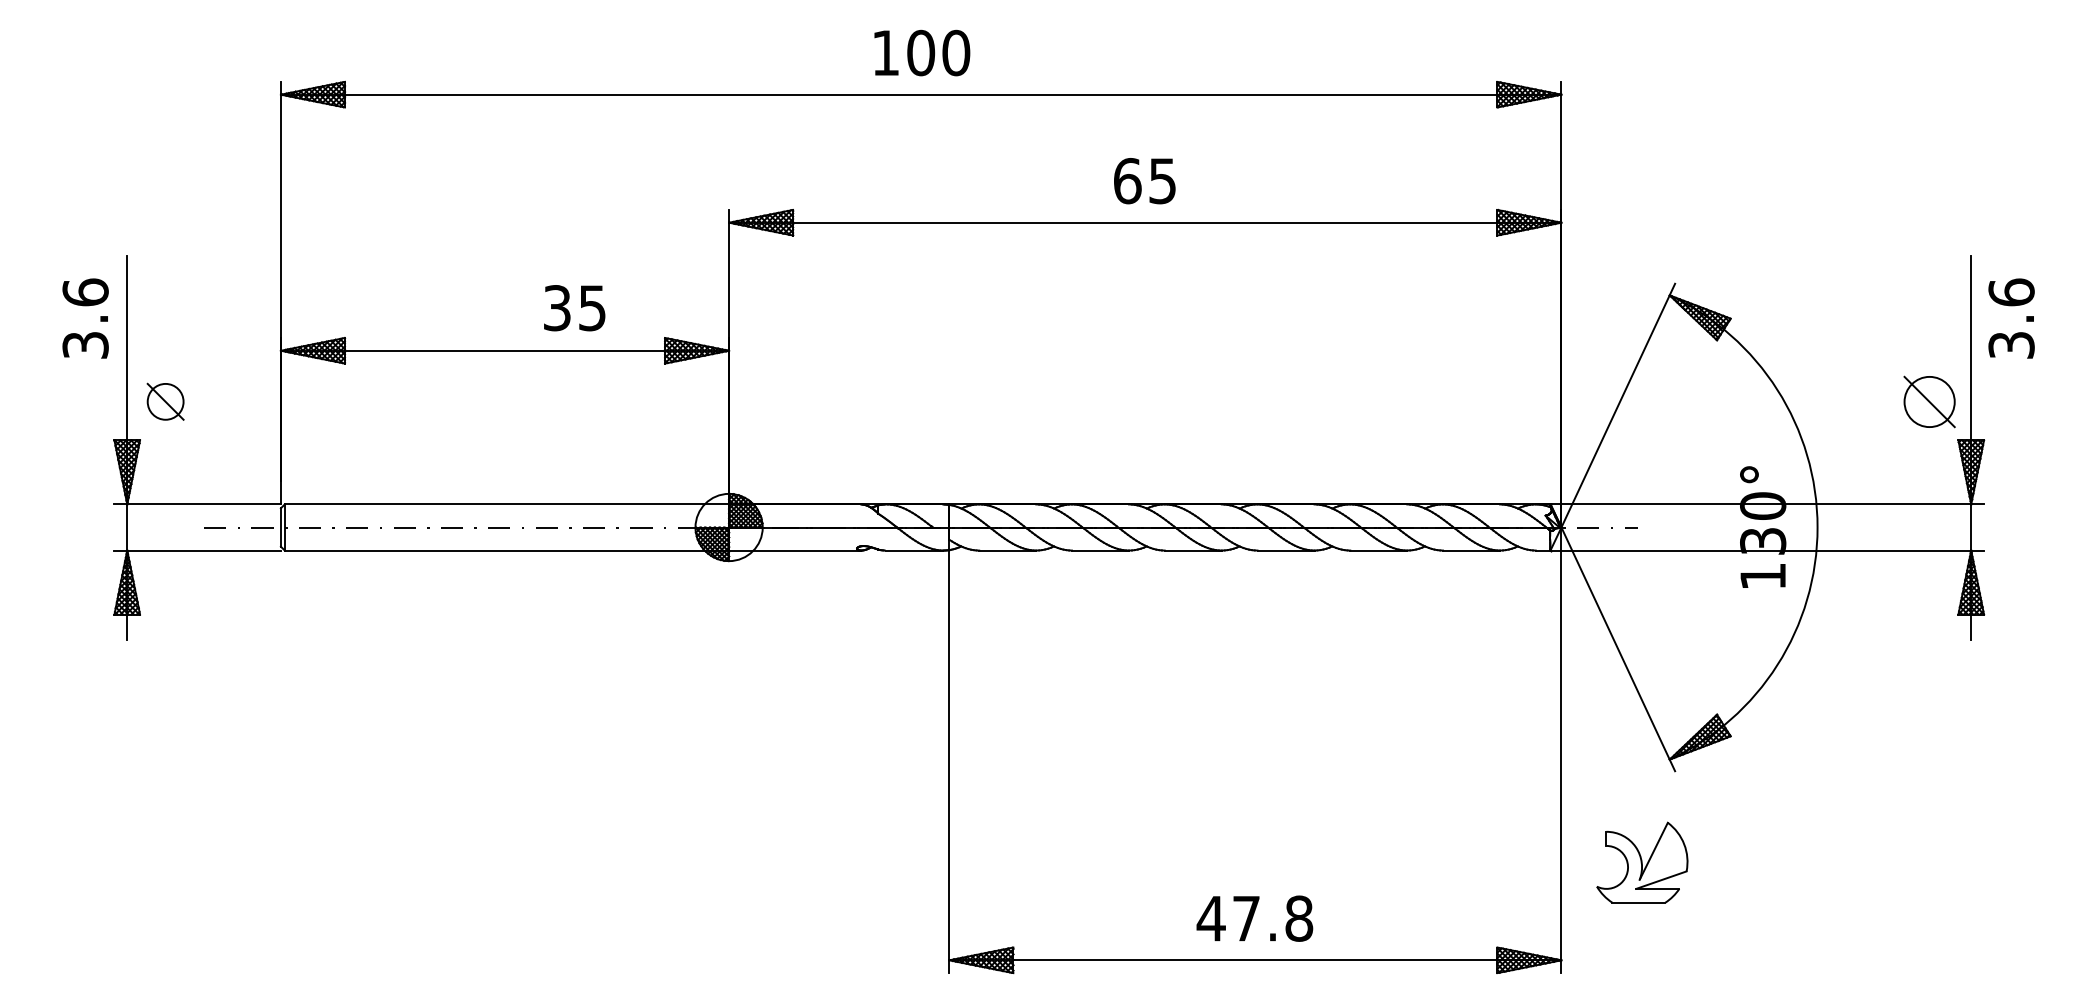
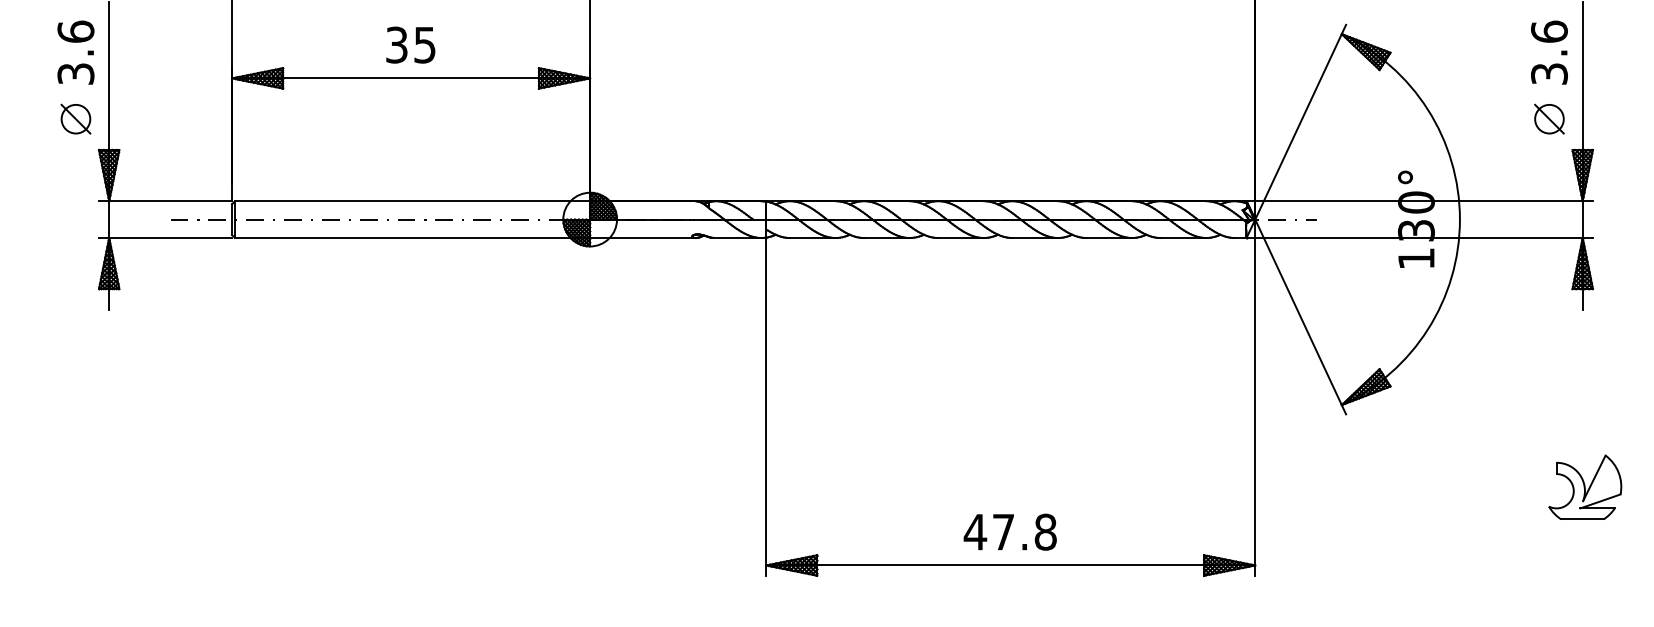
text: (574, 308) -> (410, 45), moved
text: (2011, 318) -> (1549, 52), moved
part: (165, 401) -> (75, 118), moved
part: (1929, 401) -> (1549, 118), size x0.71
part: (1642, 862) -> (1585, 487), moved

